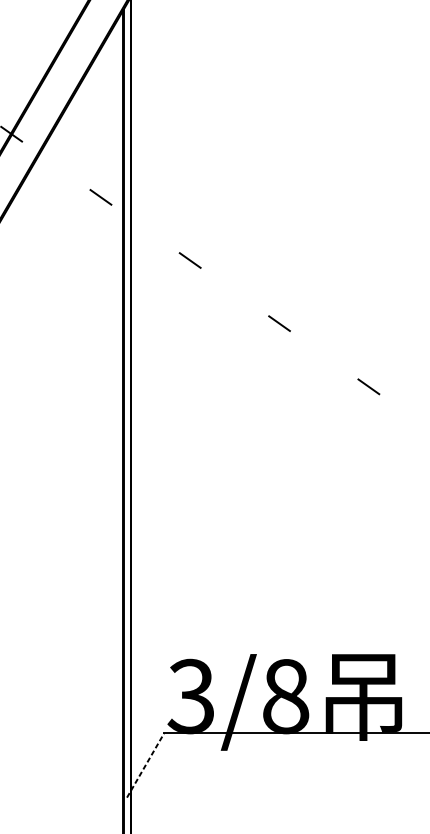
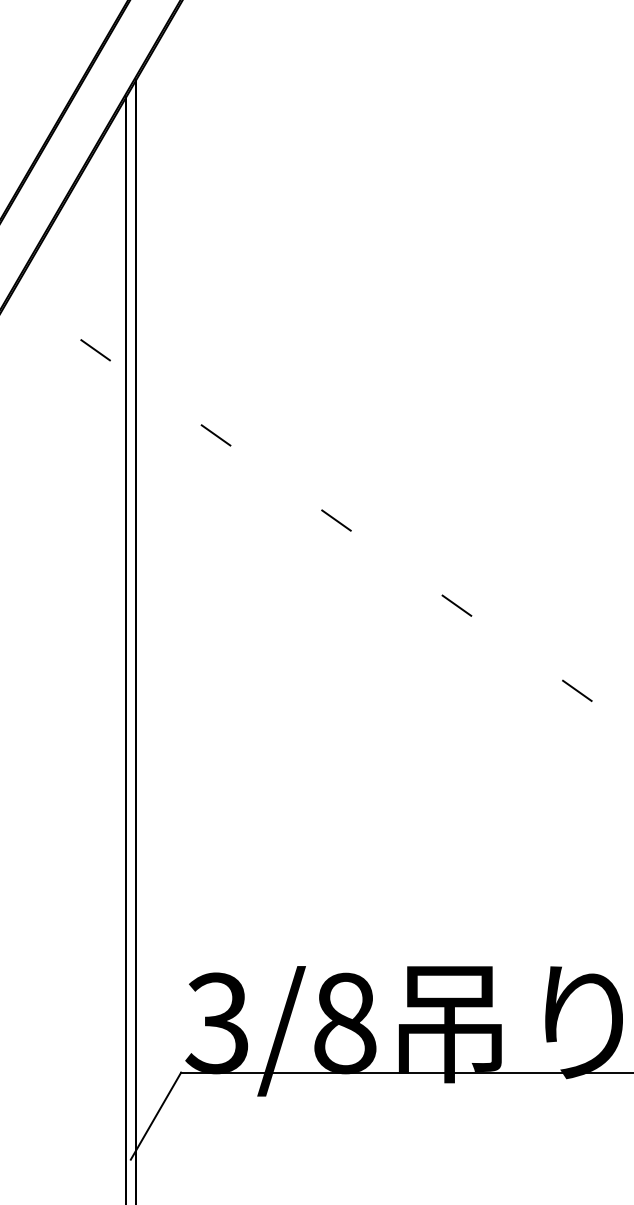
line: (146, 764) -> (156, 1115), dashed -> solid

